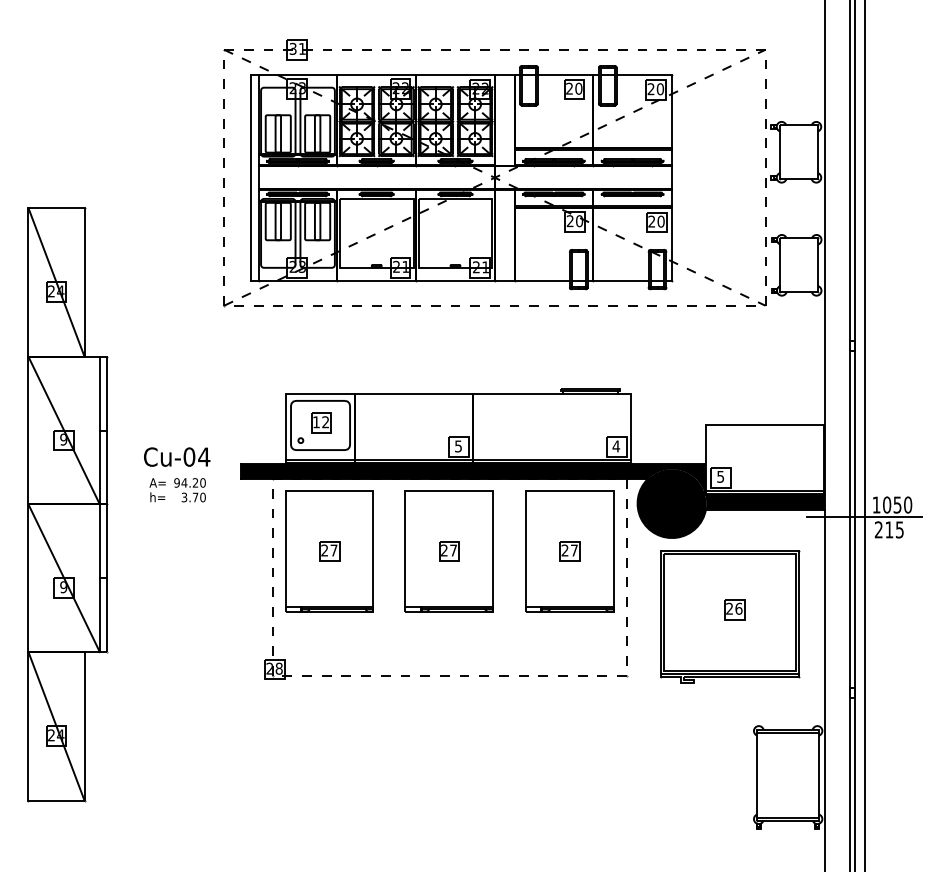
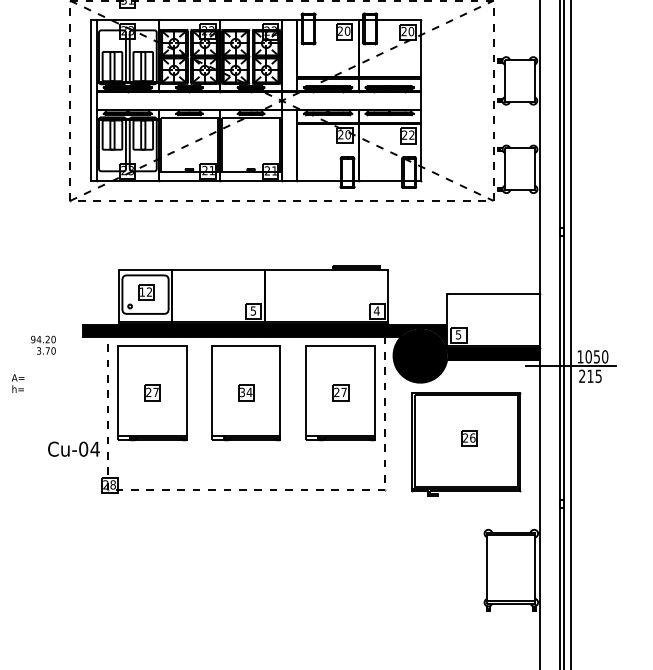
text: (660, 221) -> (411, 135), 20 -> 22
text: (177, 456) -> (74, 448), moved
text: (157, 490) -> (17, 383), moved
text: (449, 550) -> (246, 392), 27 -> 34

